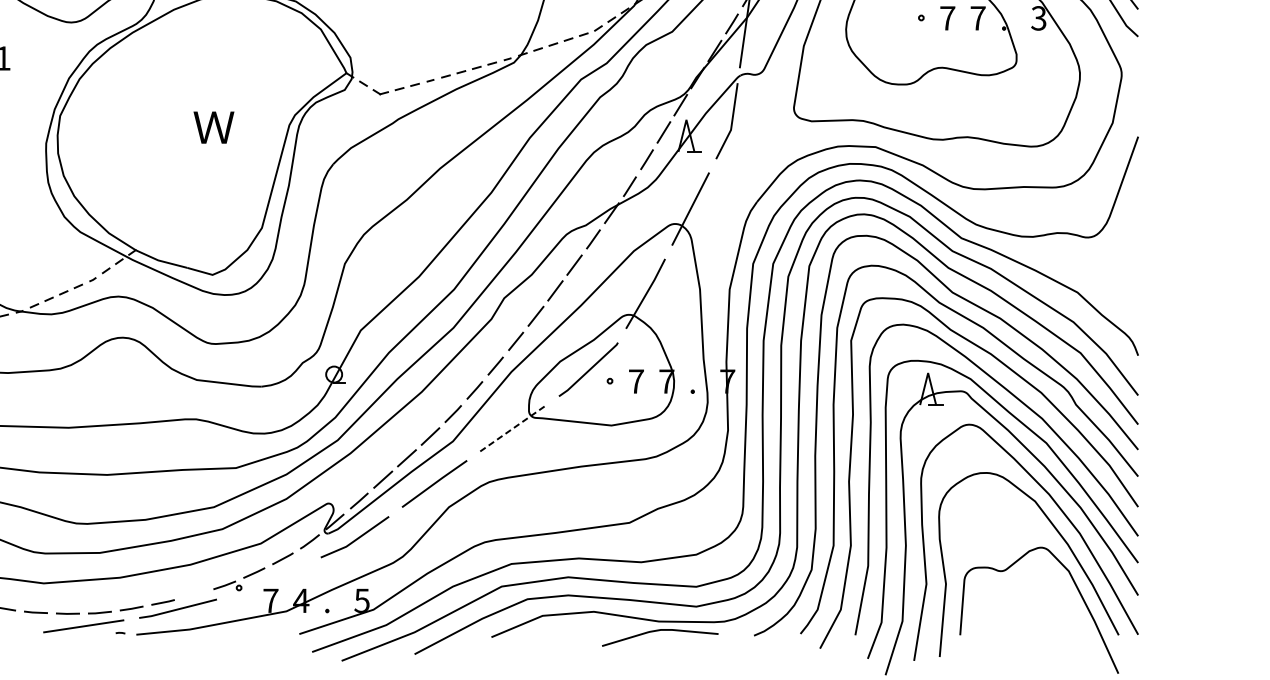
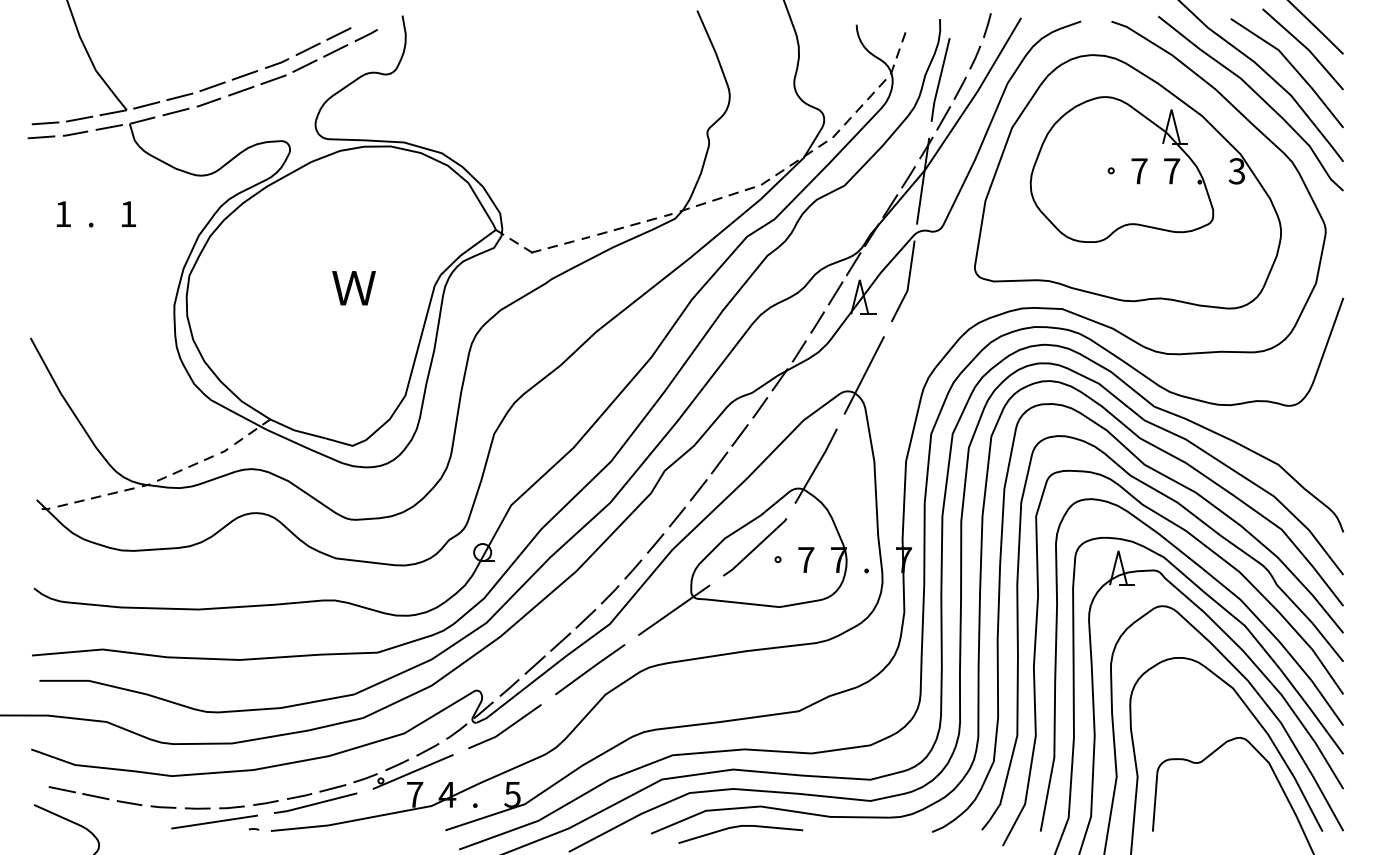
line: (513, 428) -> (674, 610), dashed -> solid
line: (268, 579) -> (412, 771), added
line: (193, 594) -> (332, 788), added
curve: (659, 631) -> (739, 827), moved

